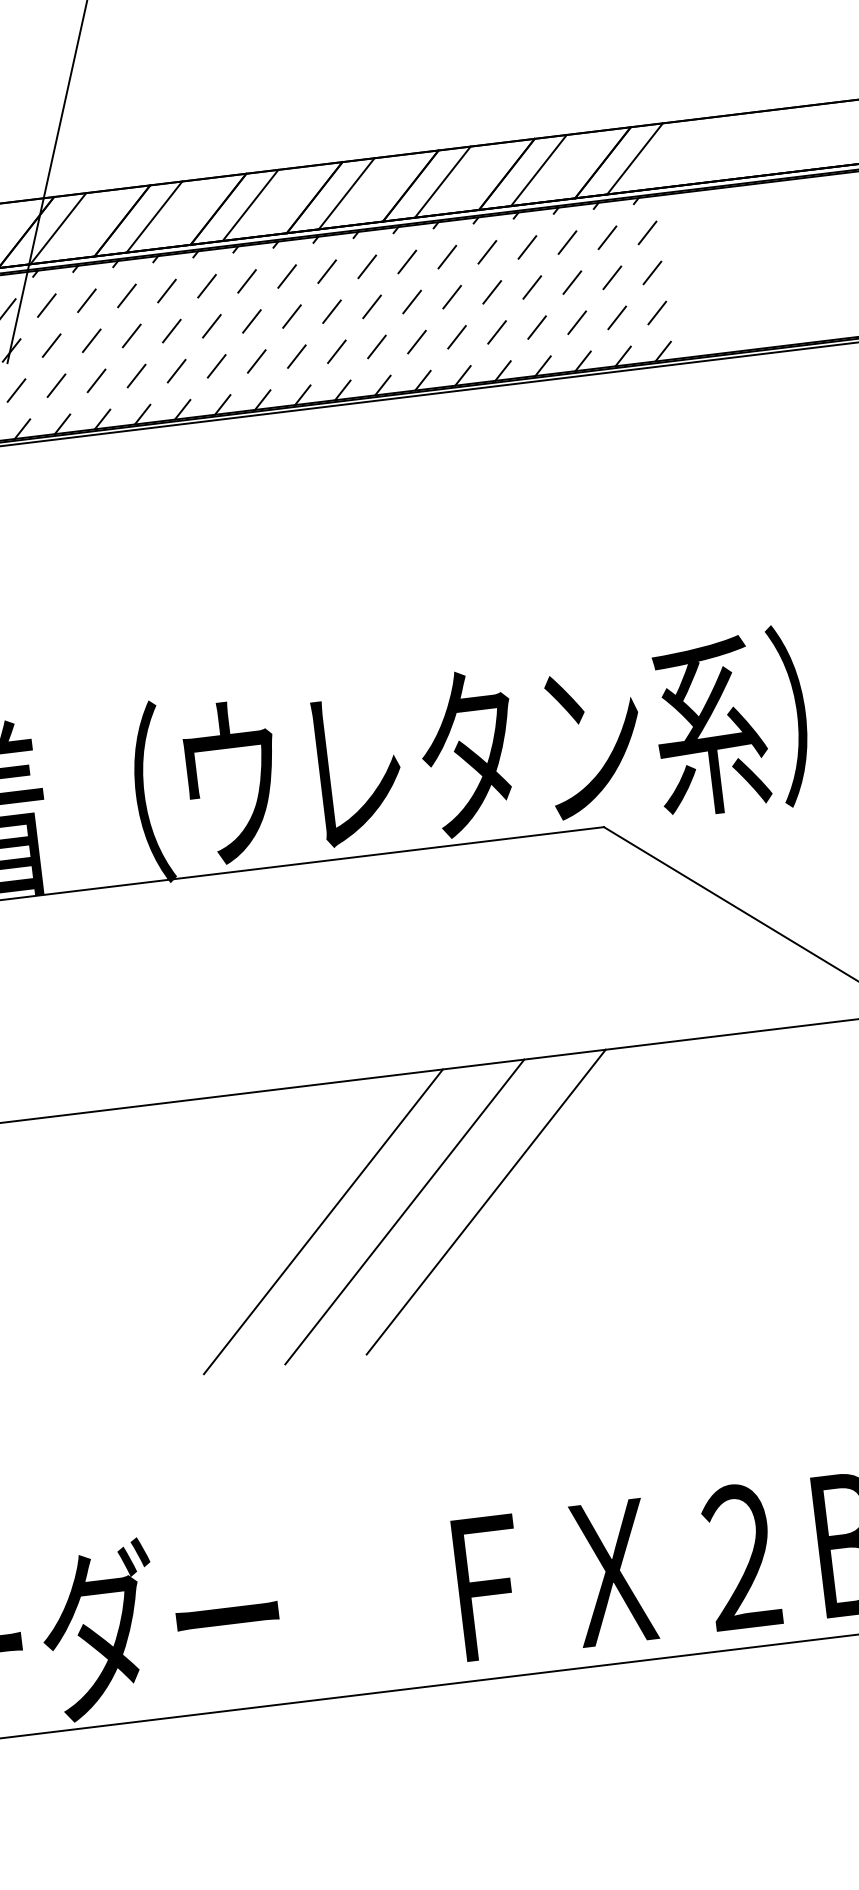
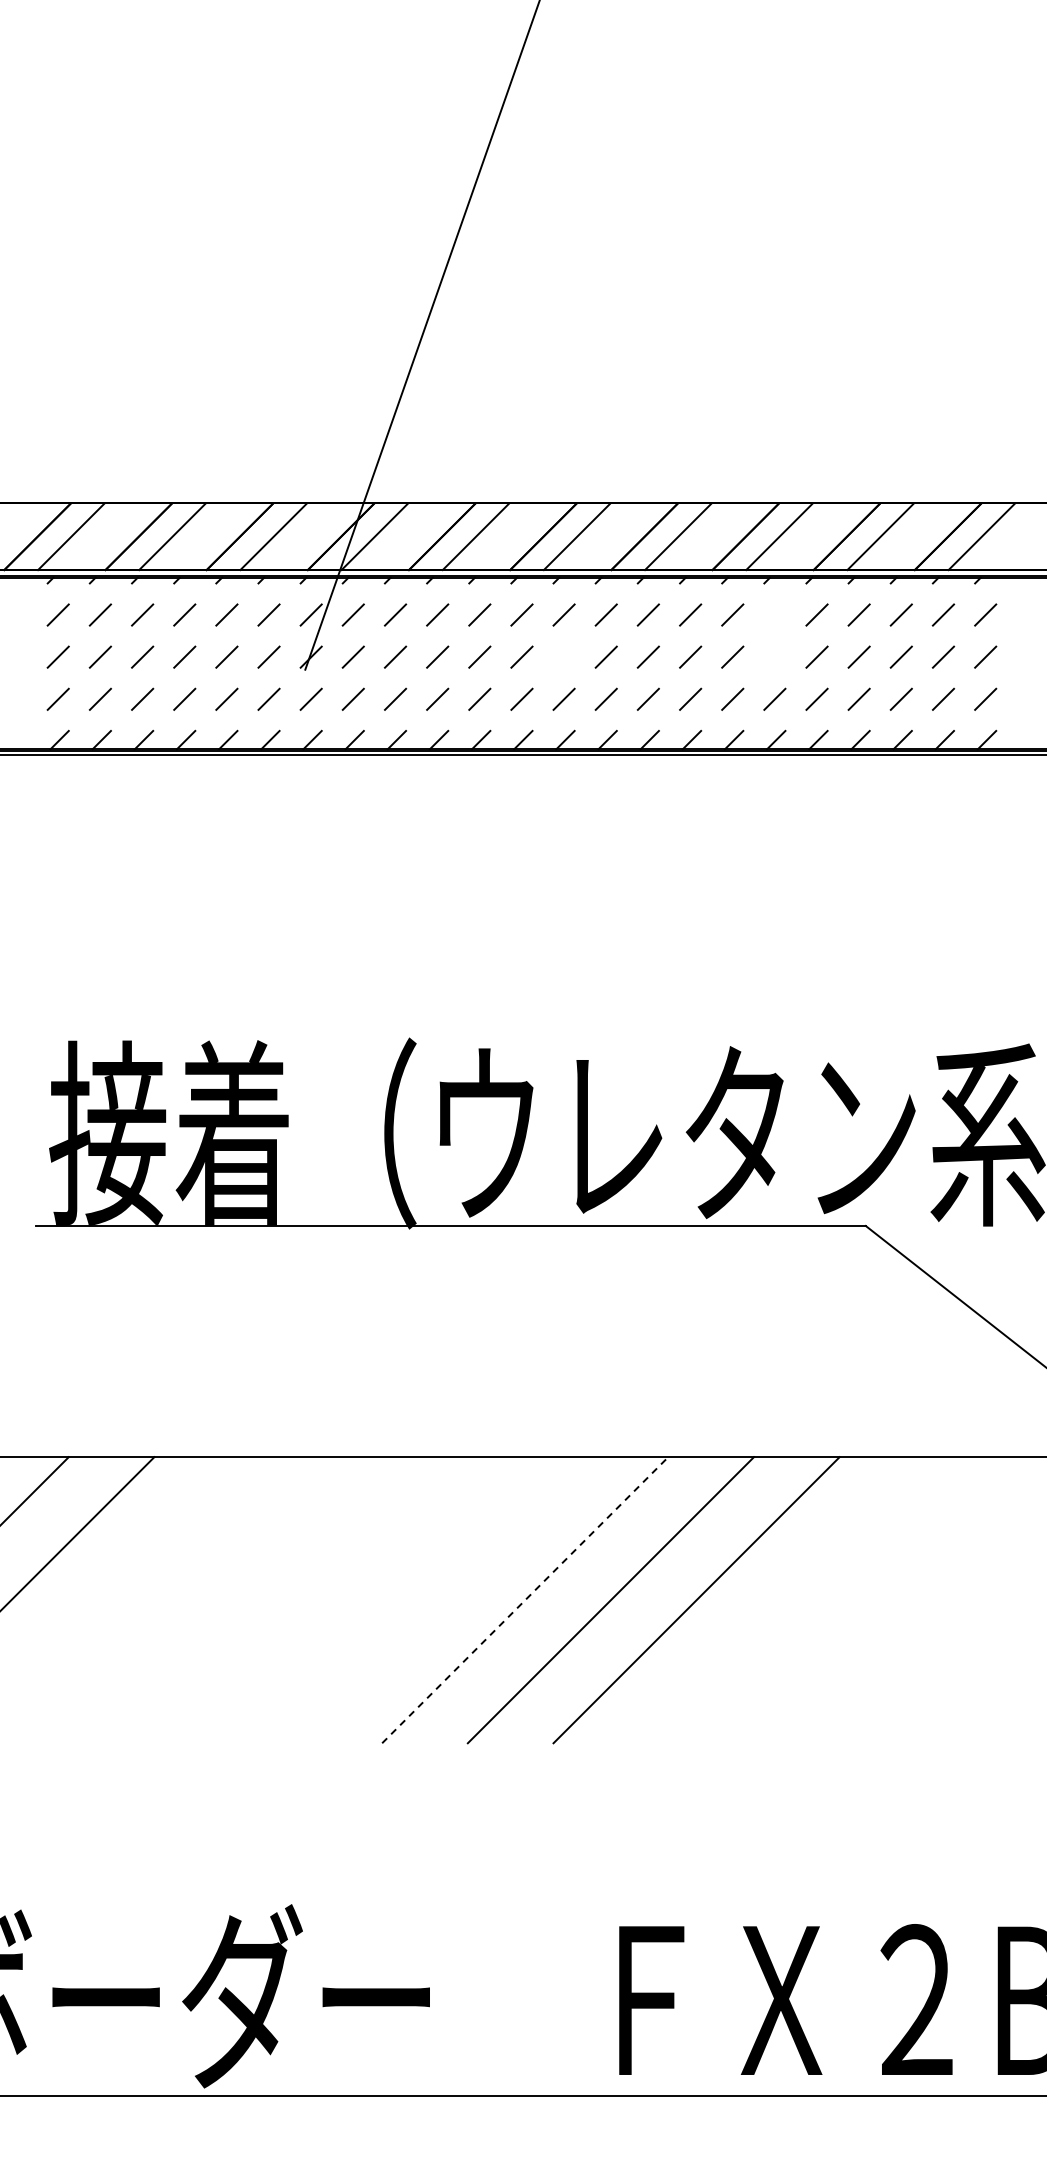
line: (446, 256) -> (774, 614), removed
line: (451, 296) -> (774, 656), removed
line: (251, 320) -> (563, 656), removed
line: (323, 1221) -> (525, 1599), solid -> dashed

